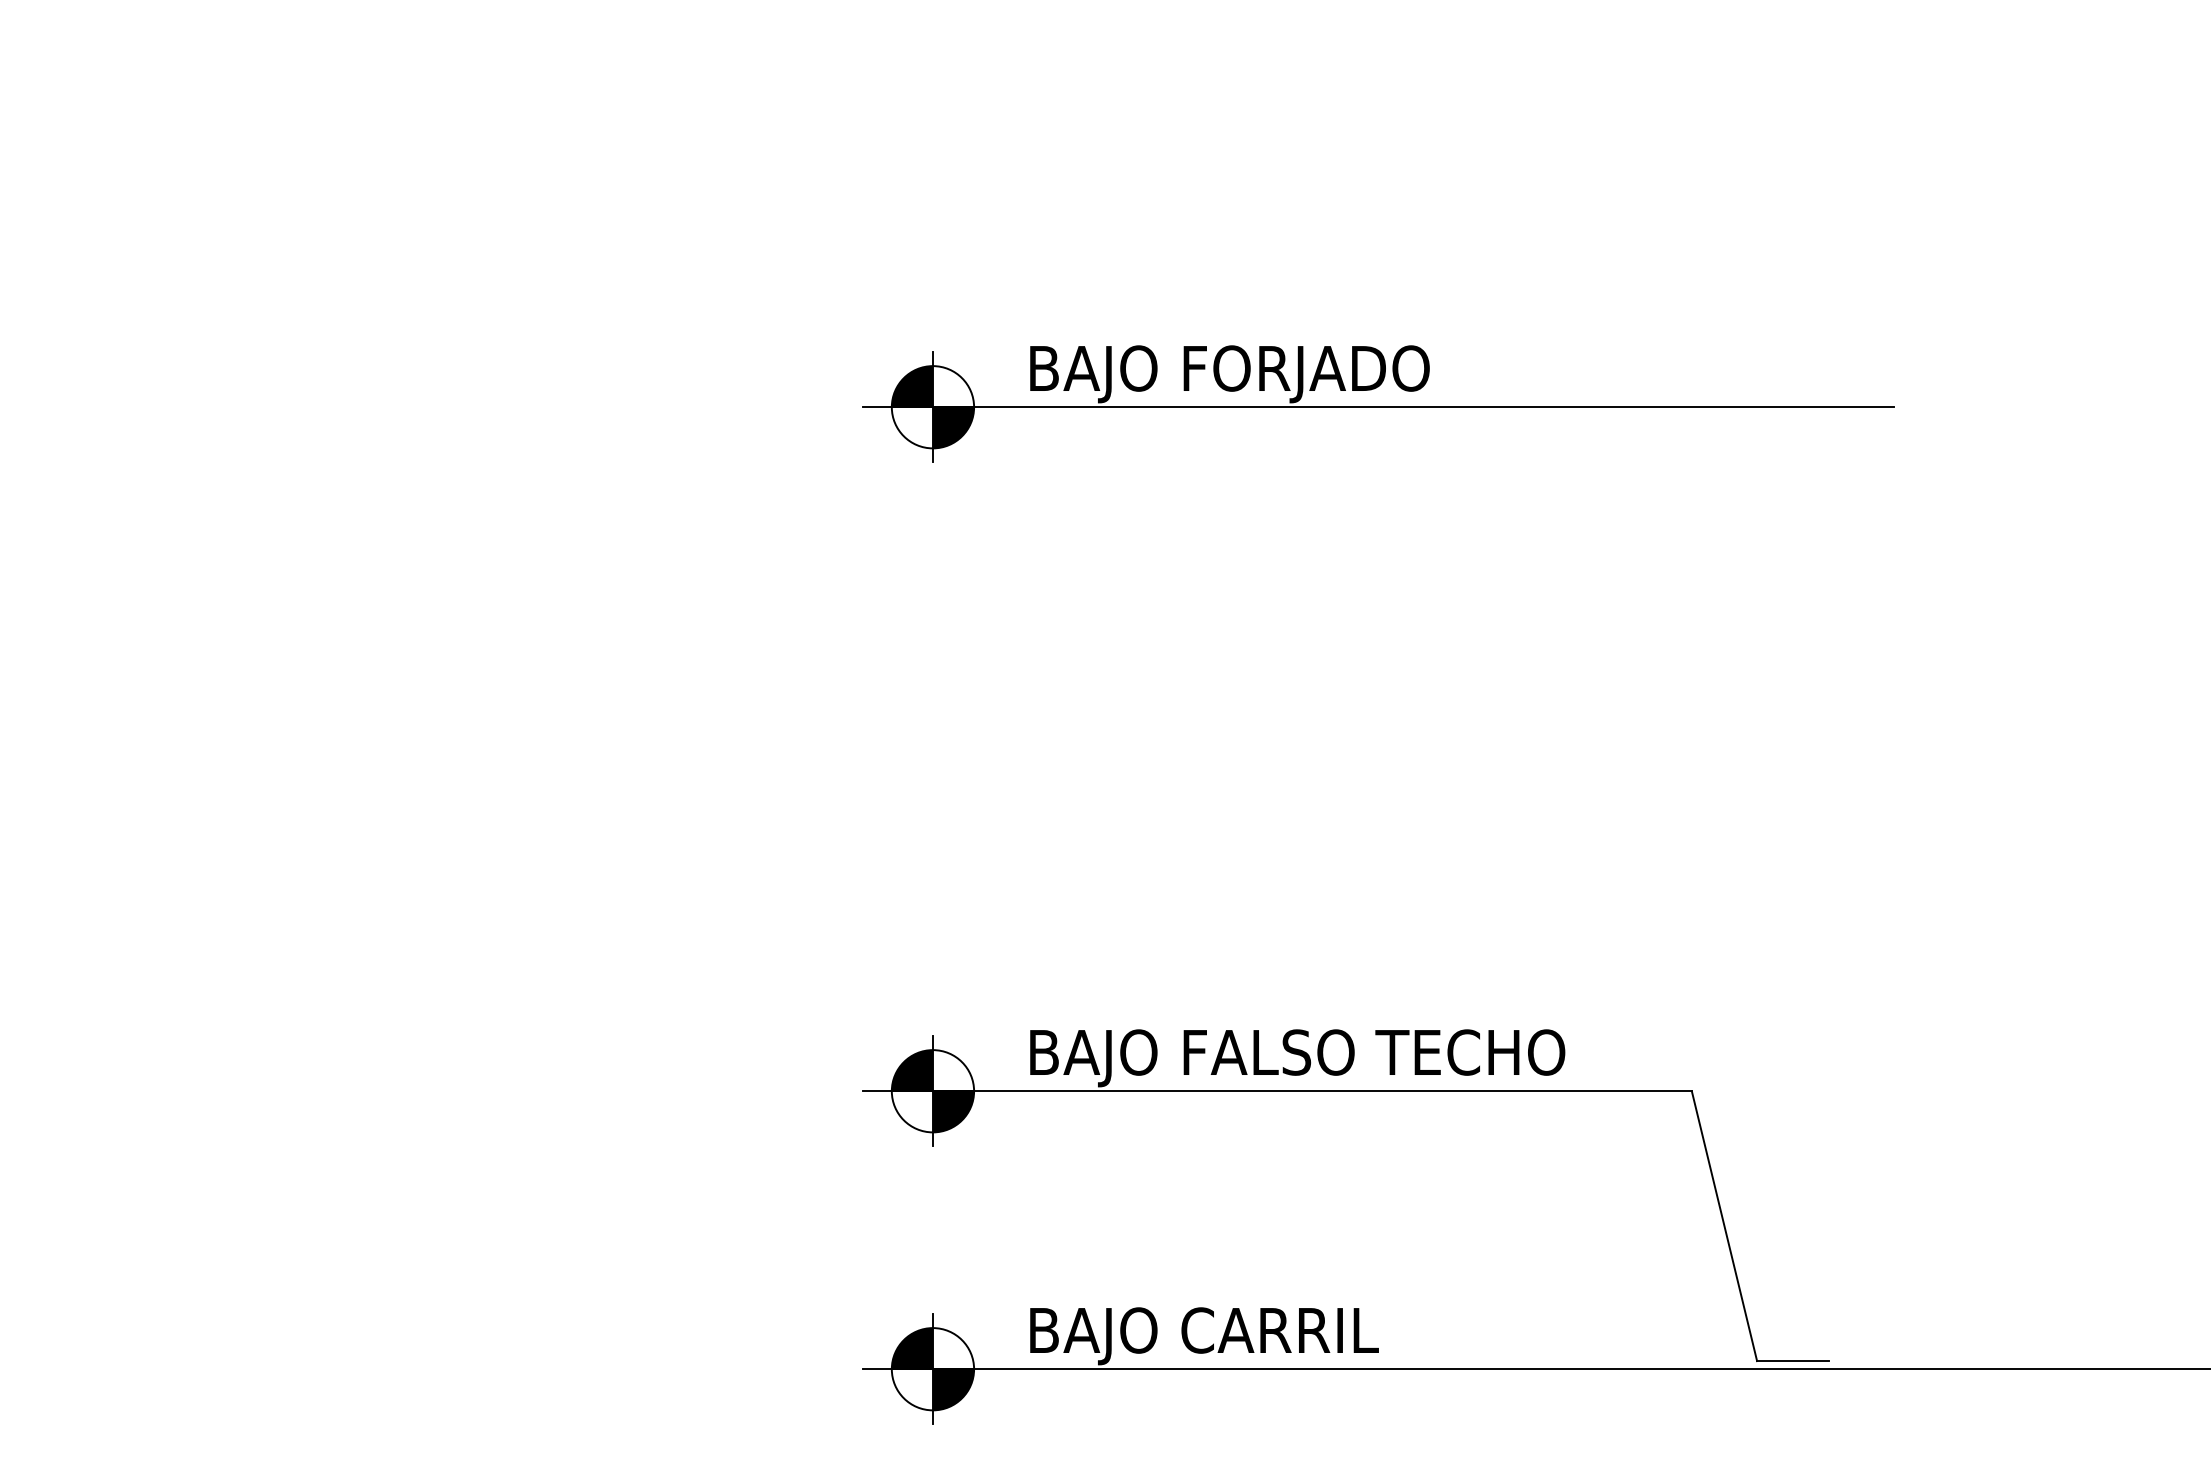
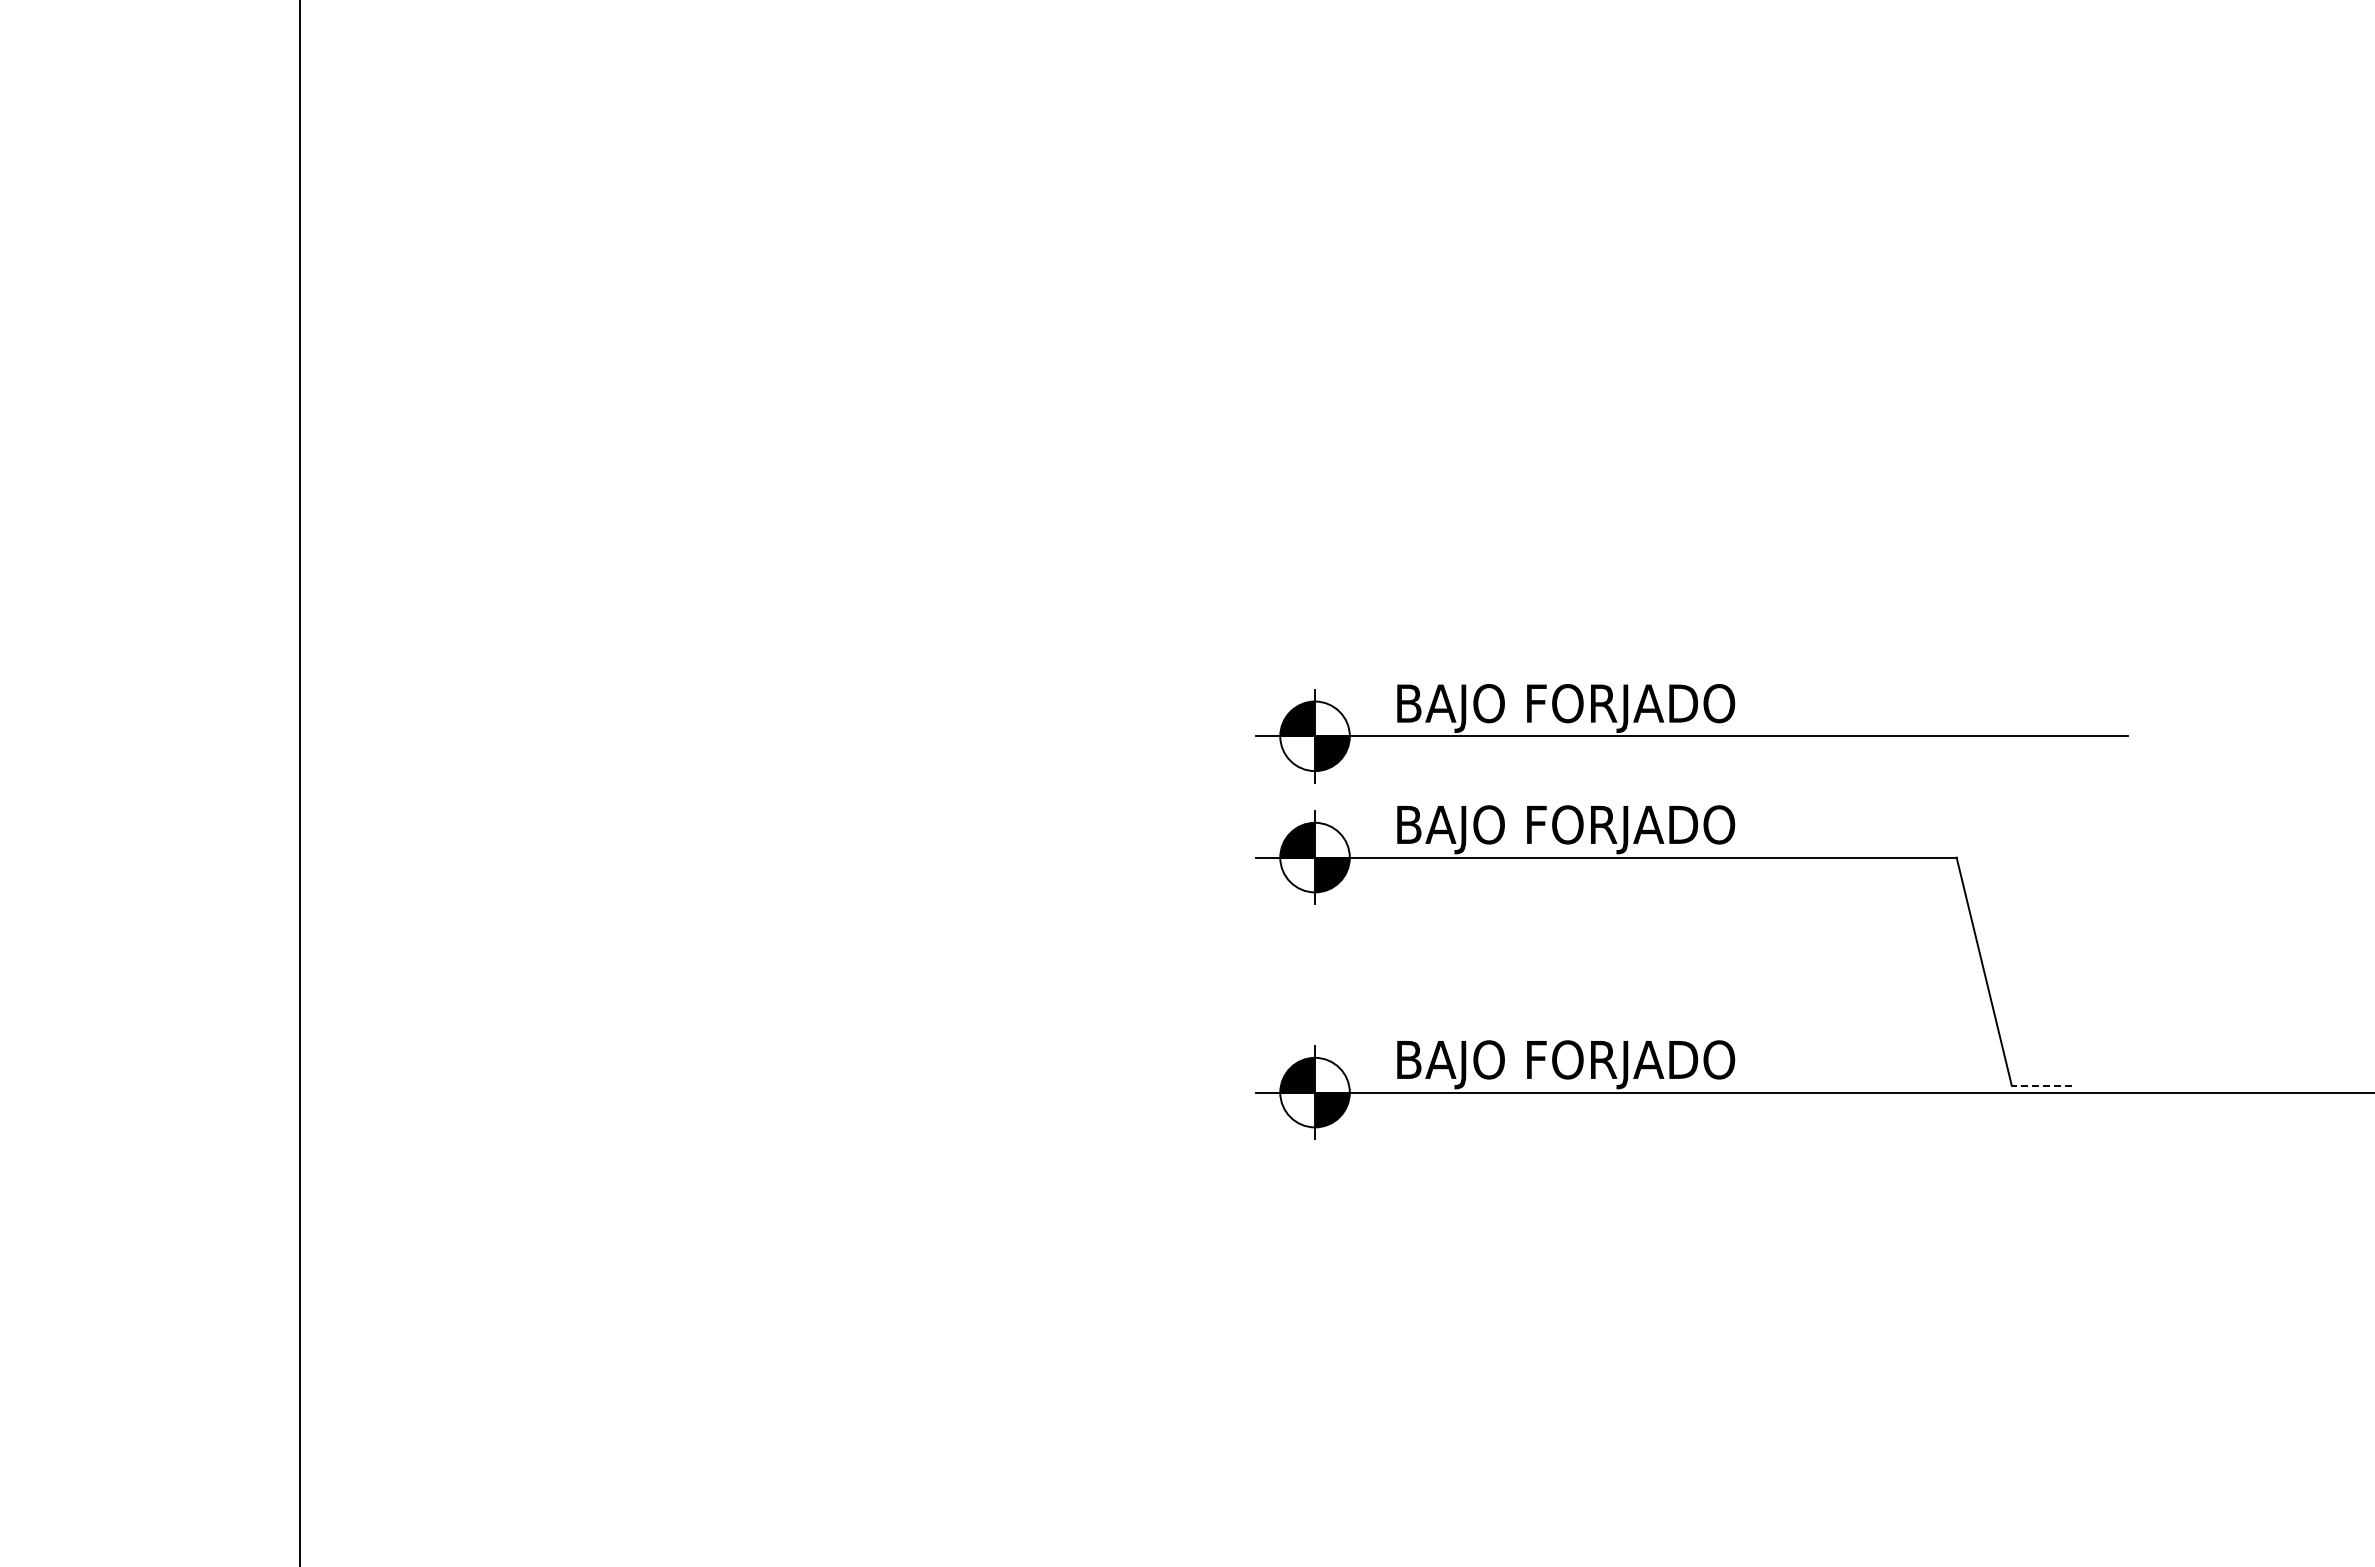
part: (1378, 403) -> (1691, 733), moved
text: (1387, 1058) -> (1699, 829), BAJO FALSO TECHO -> BAJO FORJADO
text: (1306, 1335) -> (1630, 1064), BAJO CARRIL -> BAJO FORJADO
line: (1792, 1360) -> (2041, 1085), solid -> dashed

